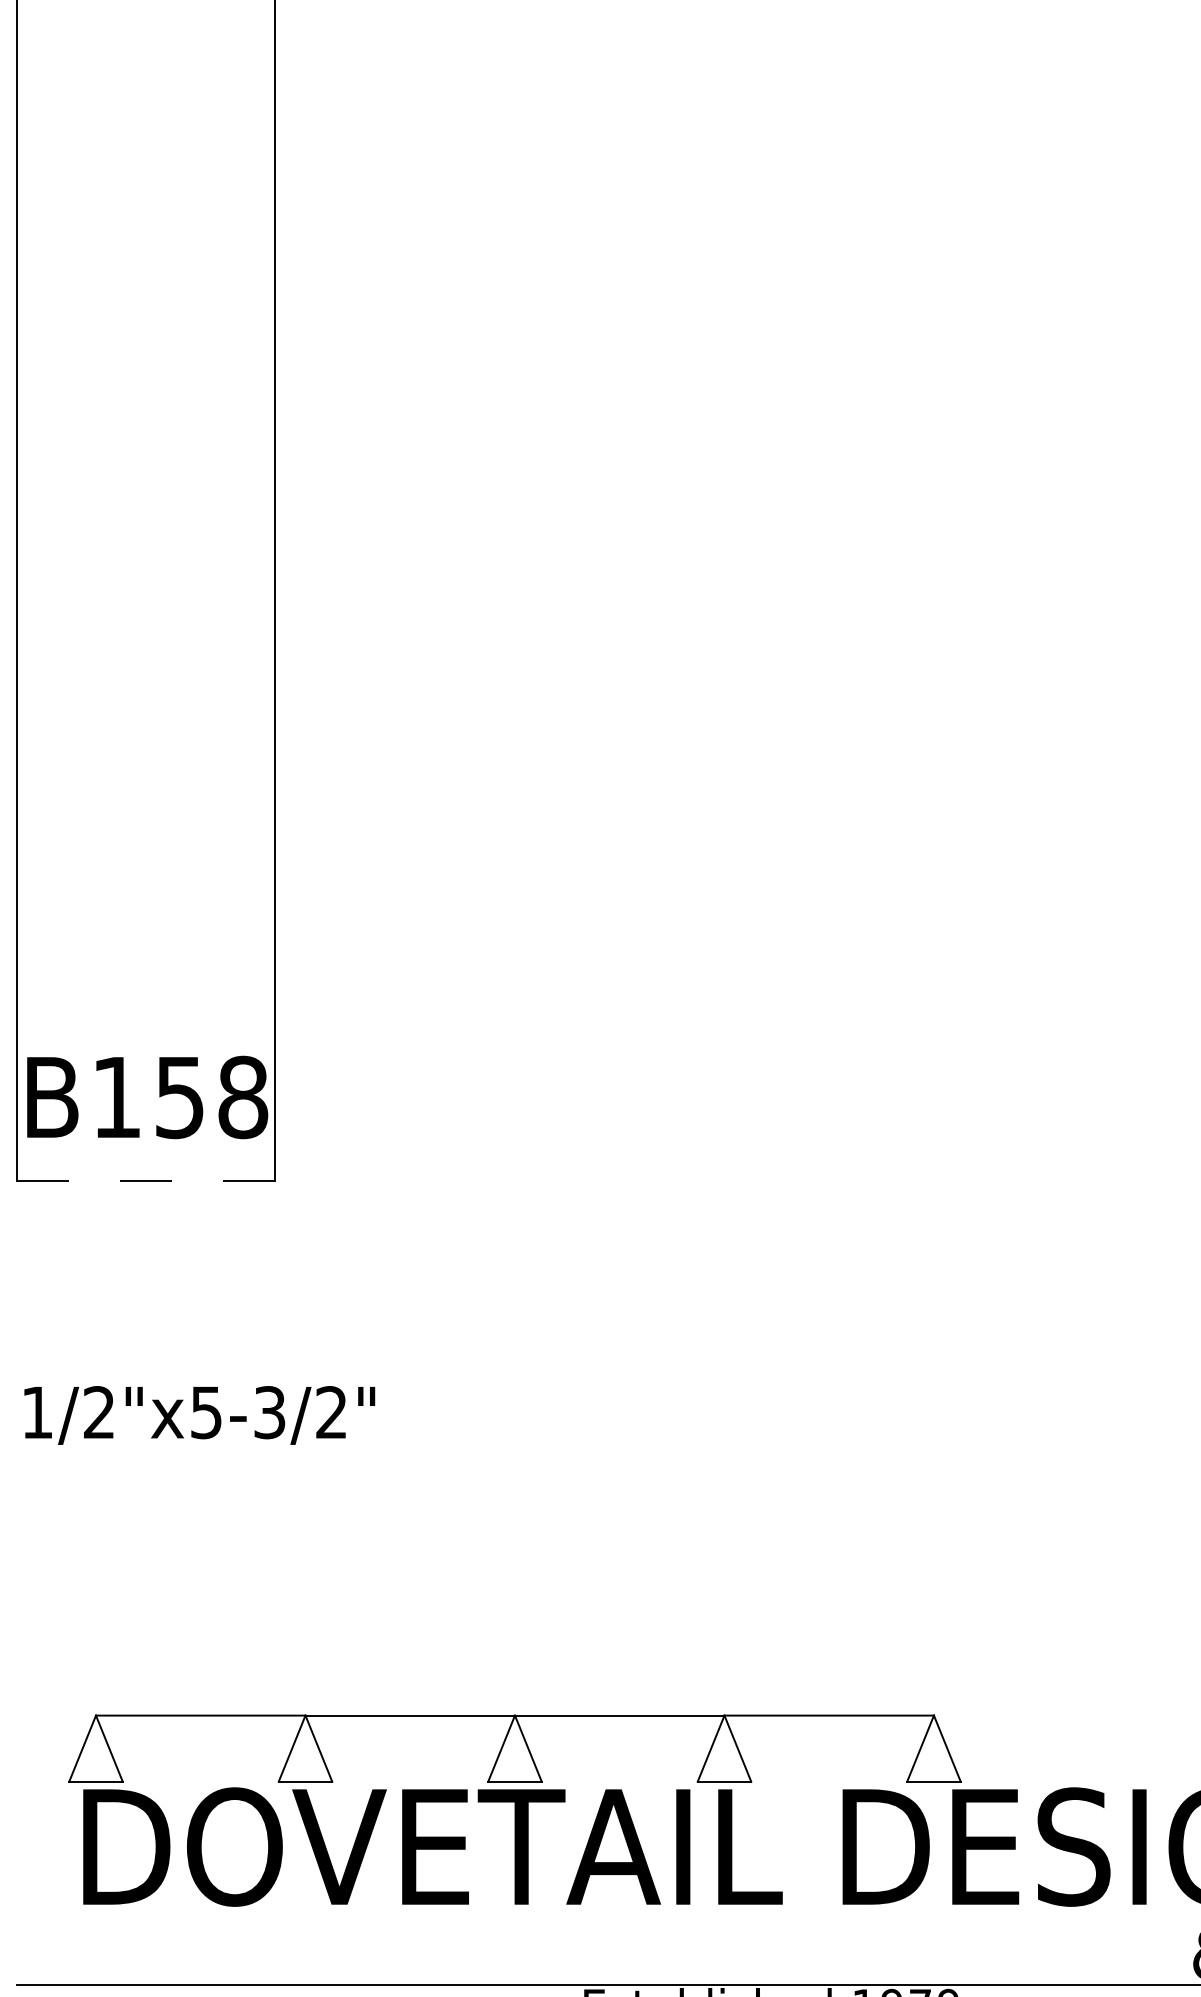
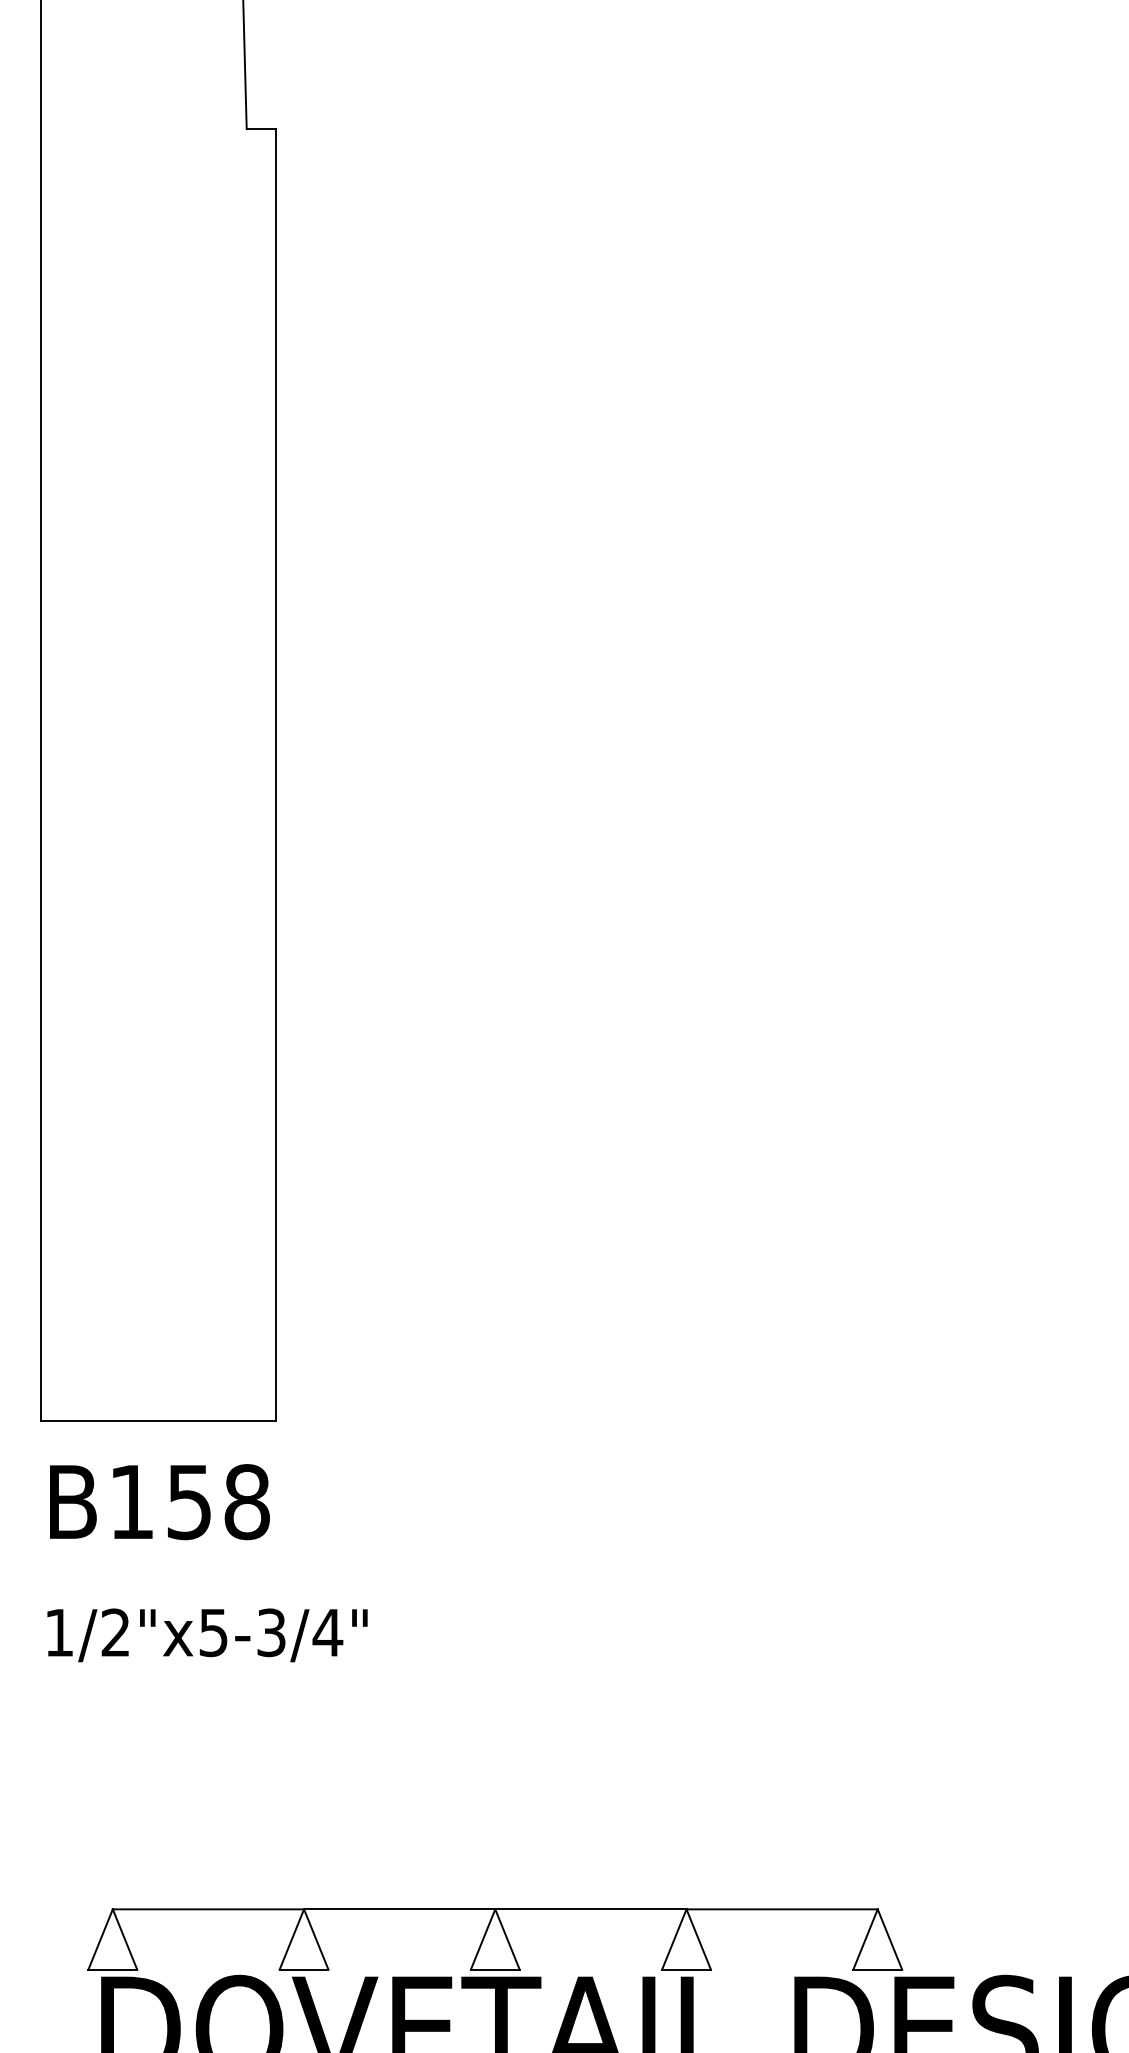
text: (147, 1097) -> (159, 1502), moved
line: (147, 1181) -> (159, 1421), dashed -> solid
text: (331, 1412) -> (327, 1632), 1/2"x5-3/2" -> 1/2"x5-3/4"

